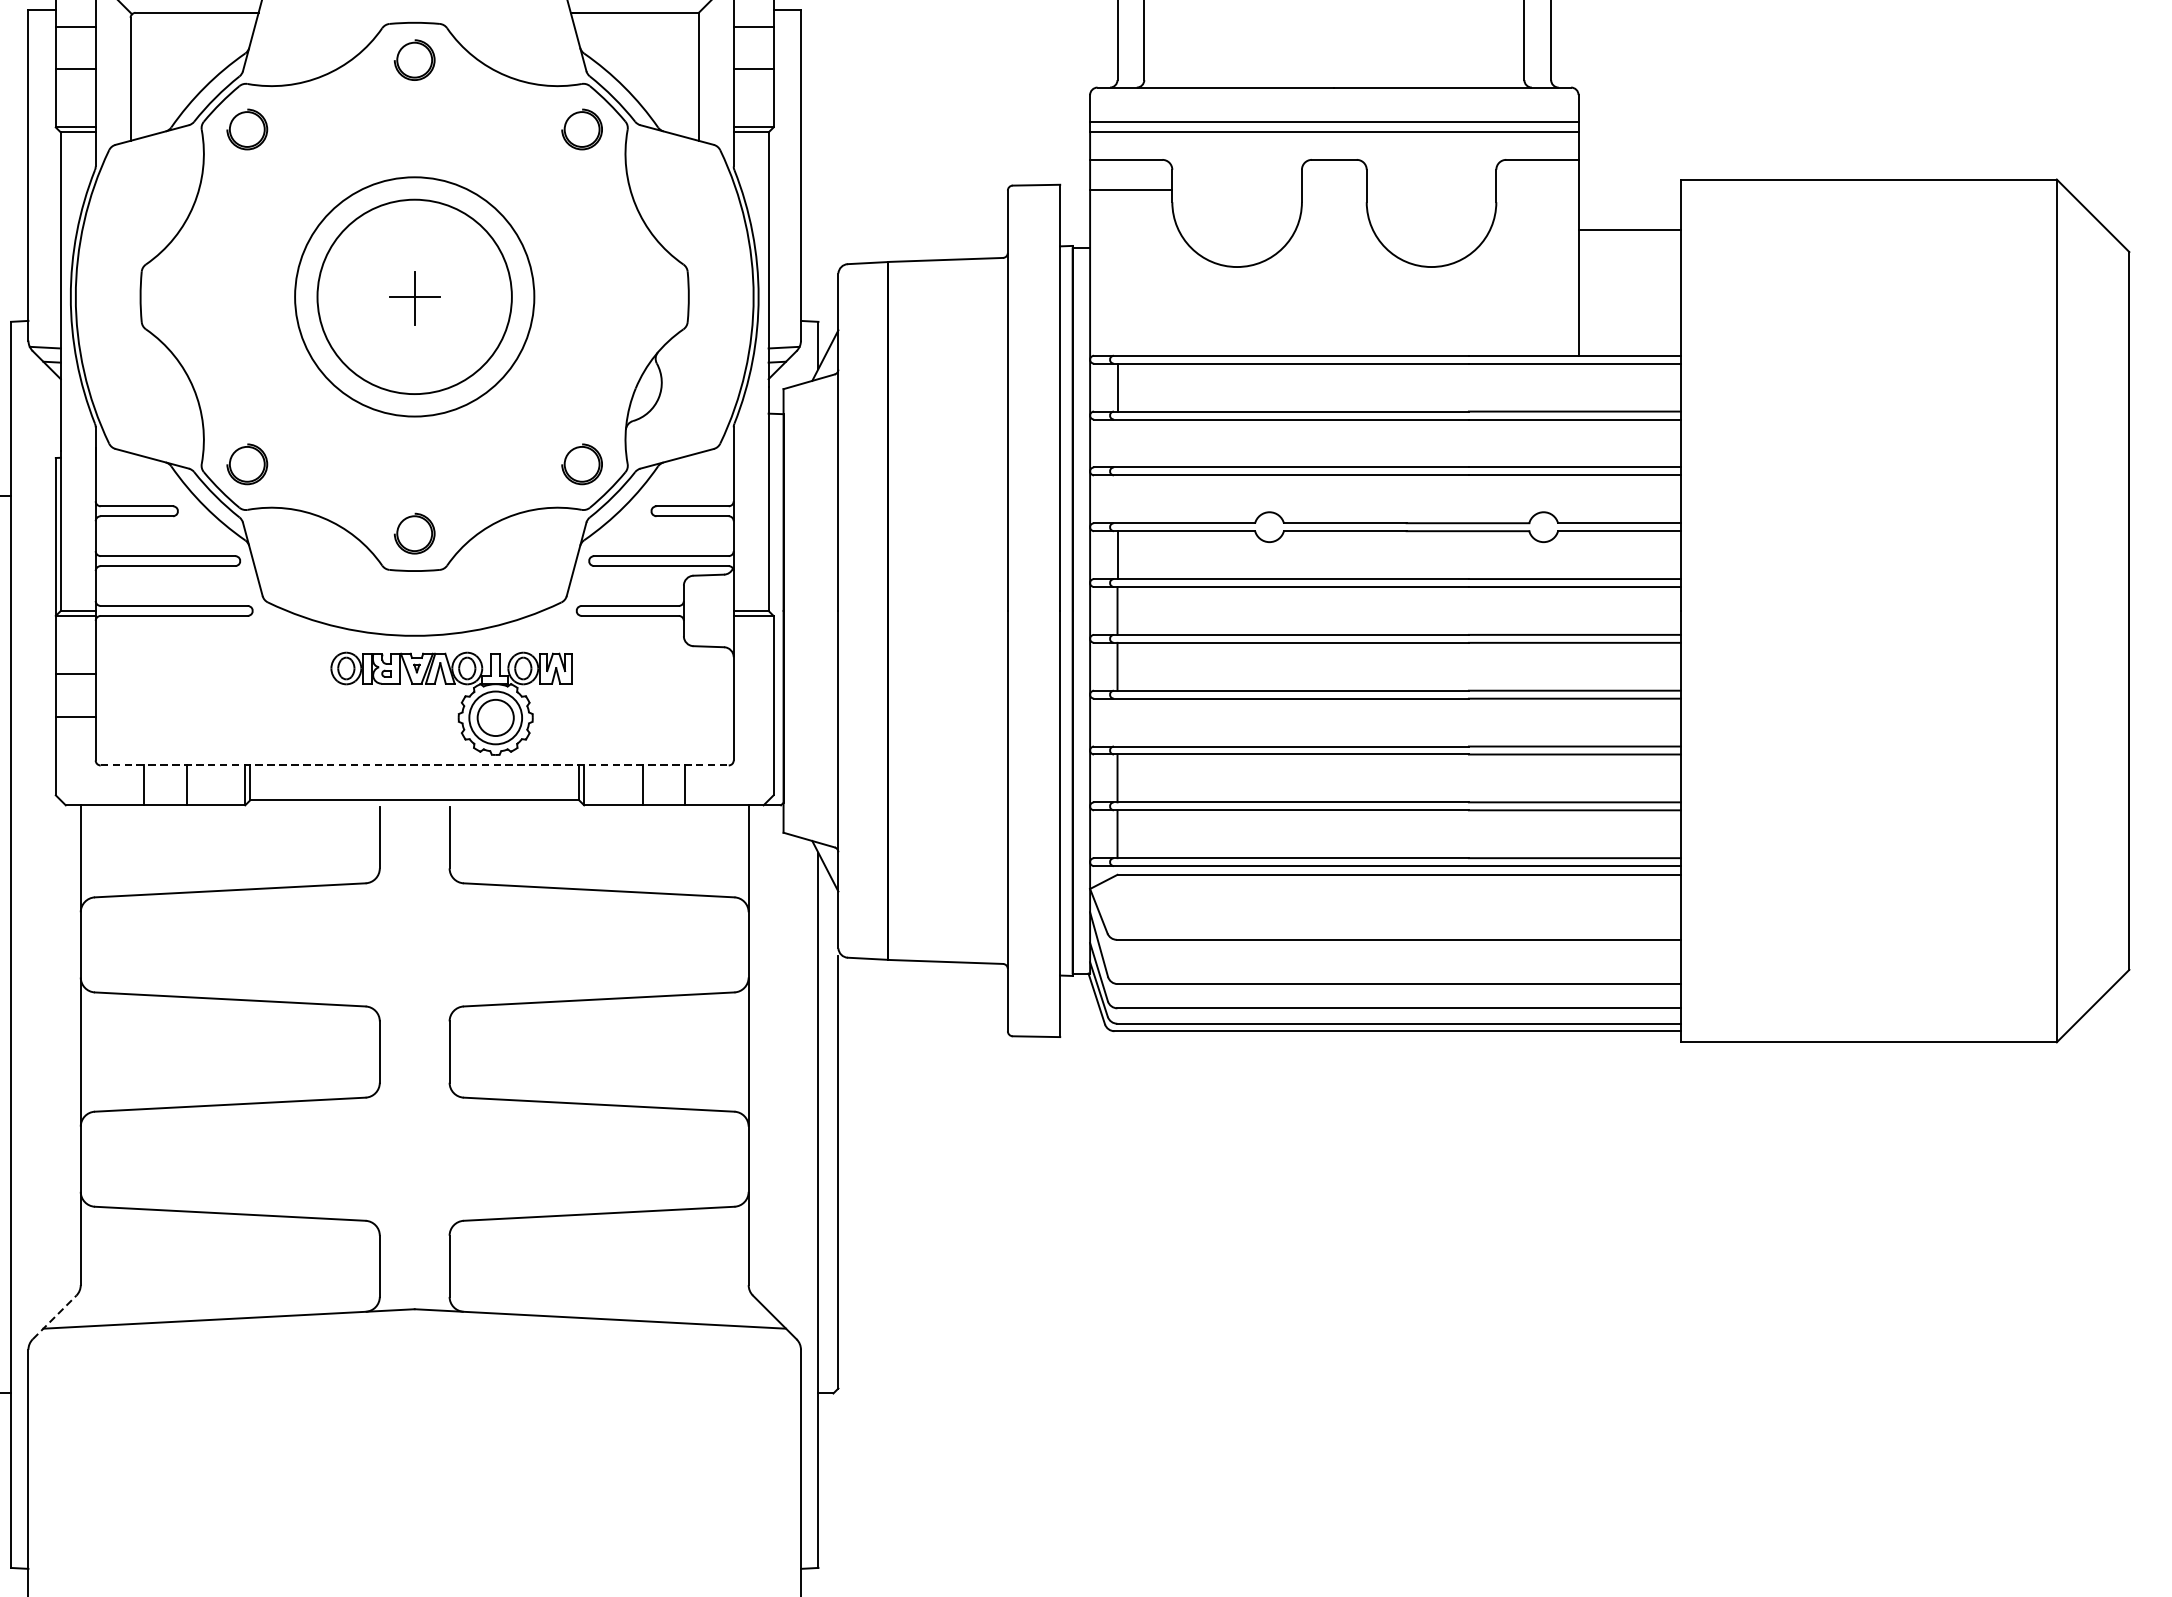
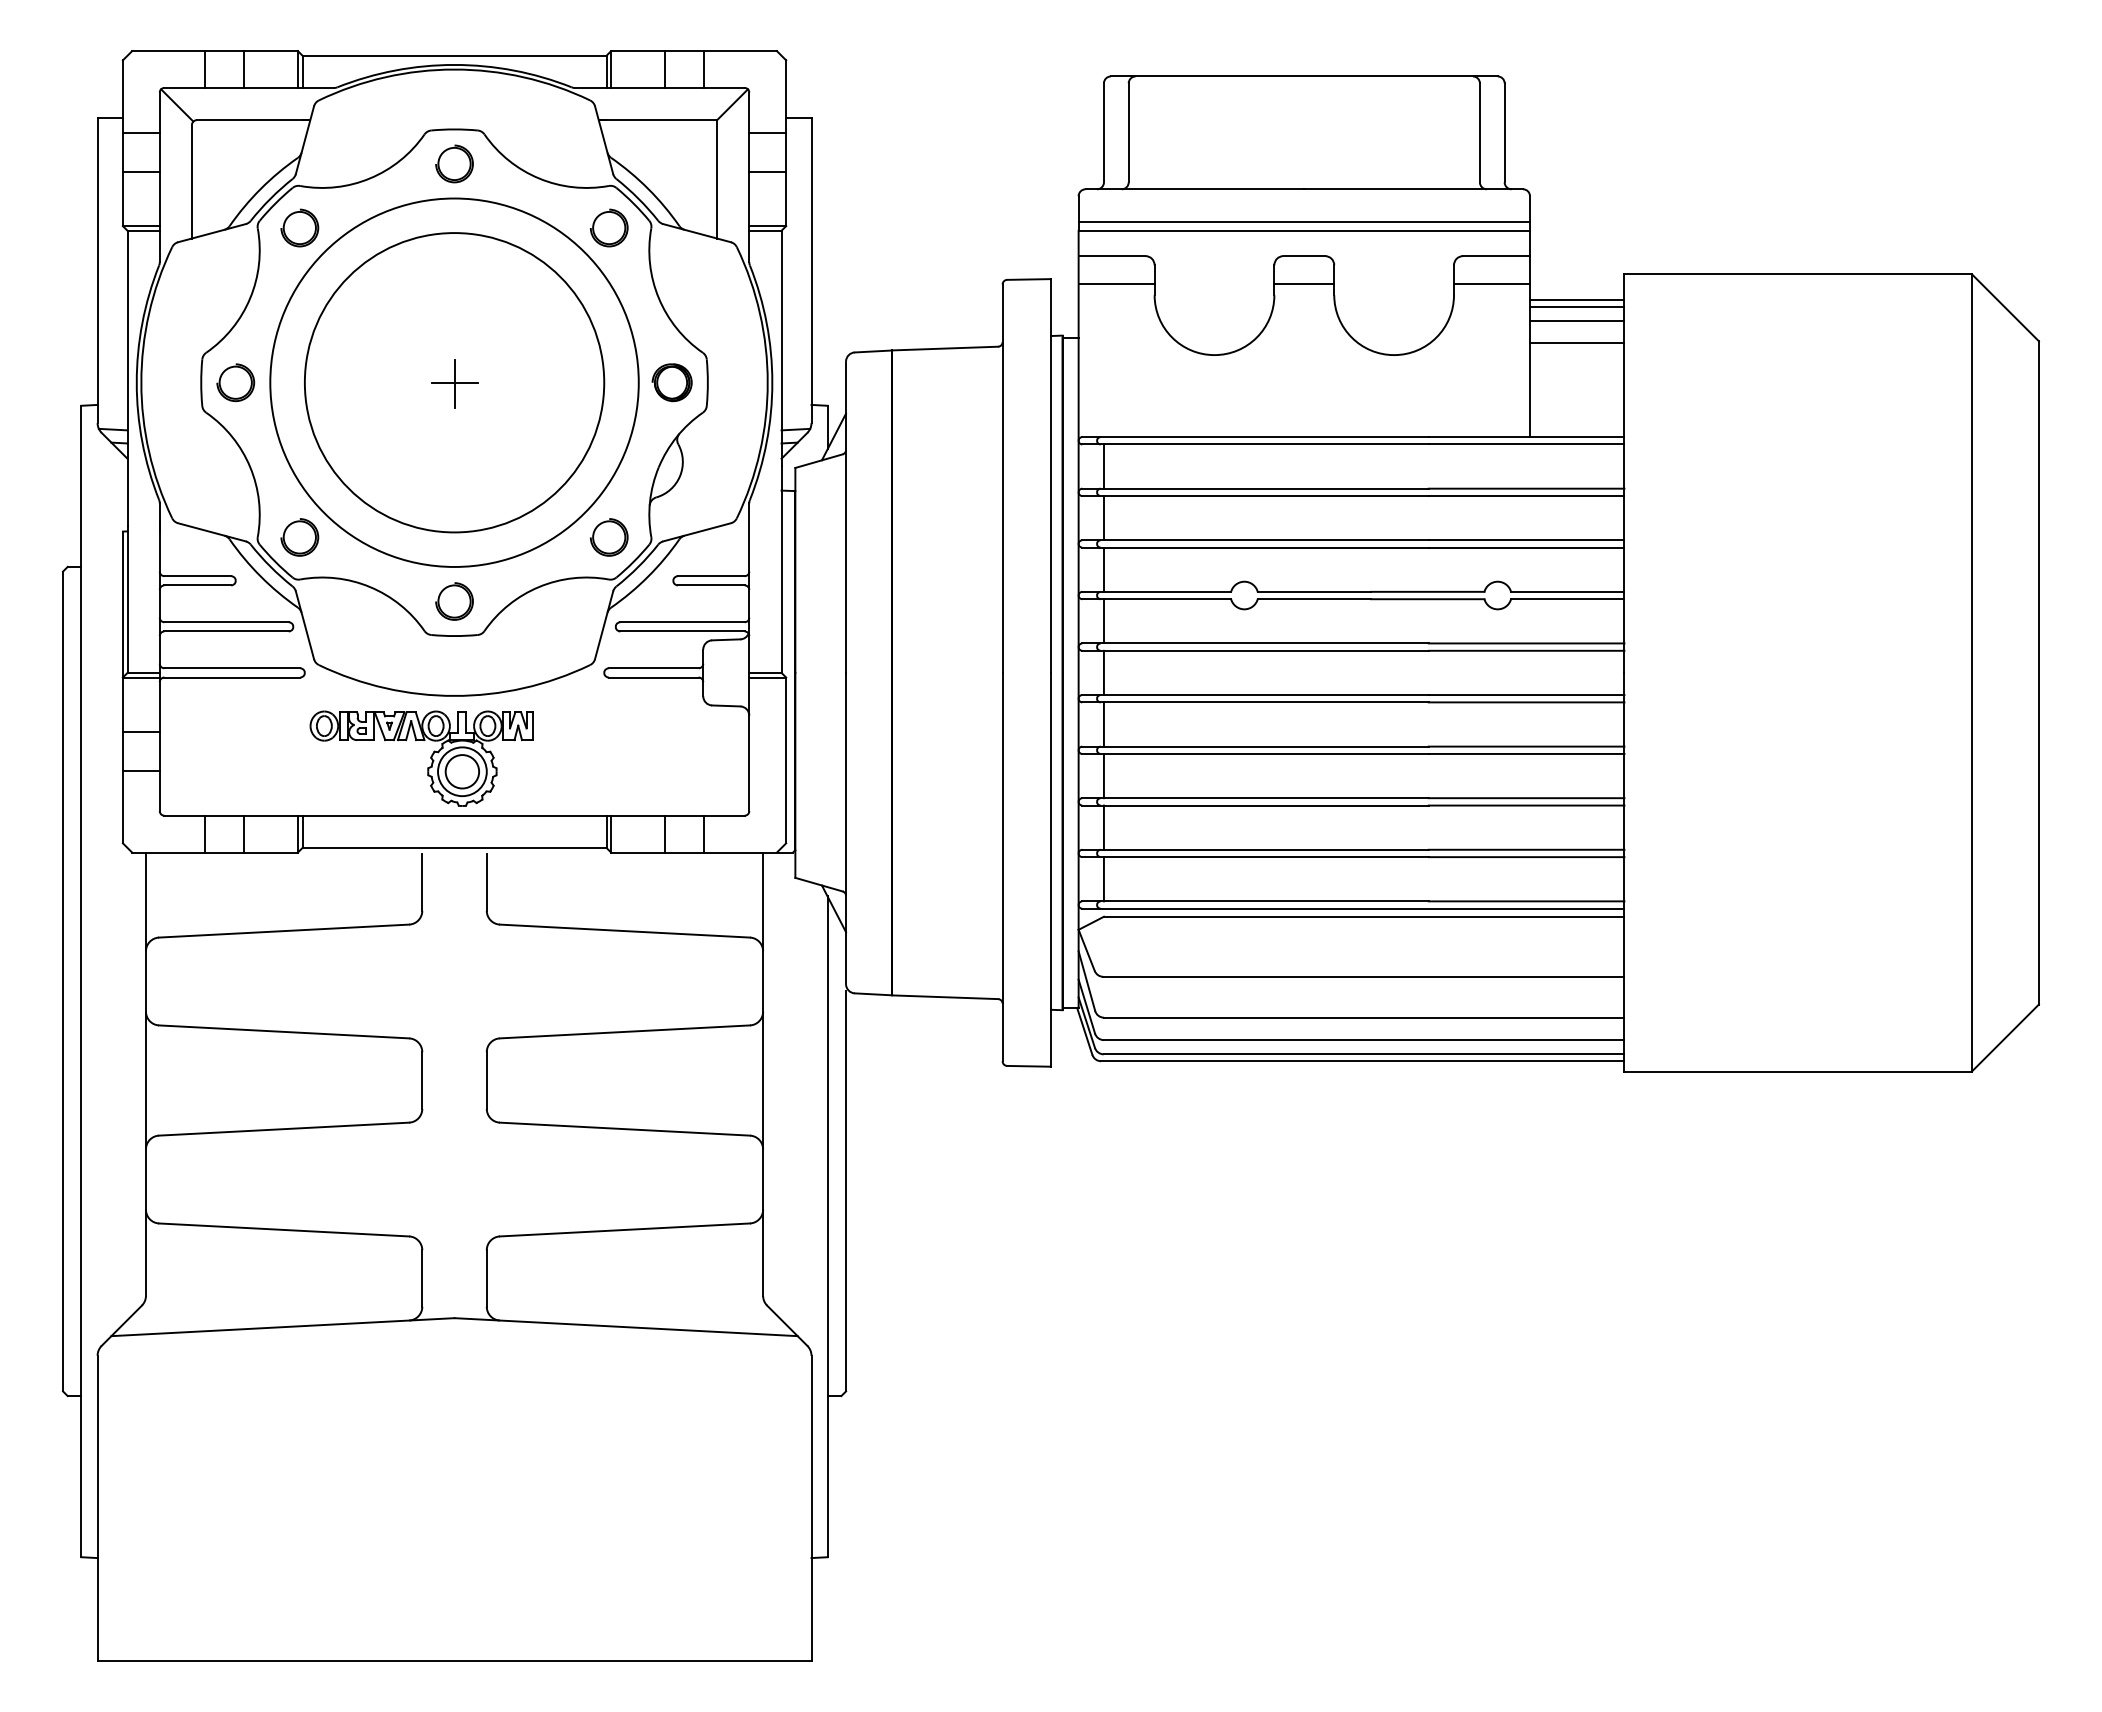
line: (1334, 189) -> (1304, 283), added
line: (1537, 189) -> (1492, 283), added
line: (1629, 206) -> (1577, 299), added
line: (1629, 214) -> (1577, 306), added
line: (1629, 254) -> (1577, 343), added
part: (177, 296) -> (235, 382), added
circle: (414, 296) -> (454, 382), size x1.67
circle: (414, 296) -> (454, 382), size x1.67
part: (649, 296) -> (671, 382), added
line: (1117, 443) -> (1103, 518), added
line: (1117, 499) -> (1103, 569), added
part: (461, 703) -> (430, 758), moved
line: (1117, 721) -> (1103, 775), added
line: (415, 765) -> (455, 815), dashed -> solid
line: (55, 1317) -> (122, 1325), dashed -> solid

